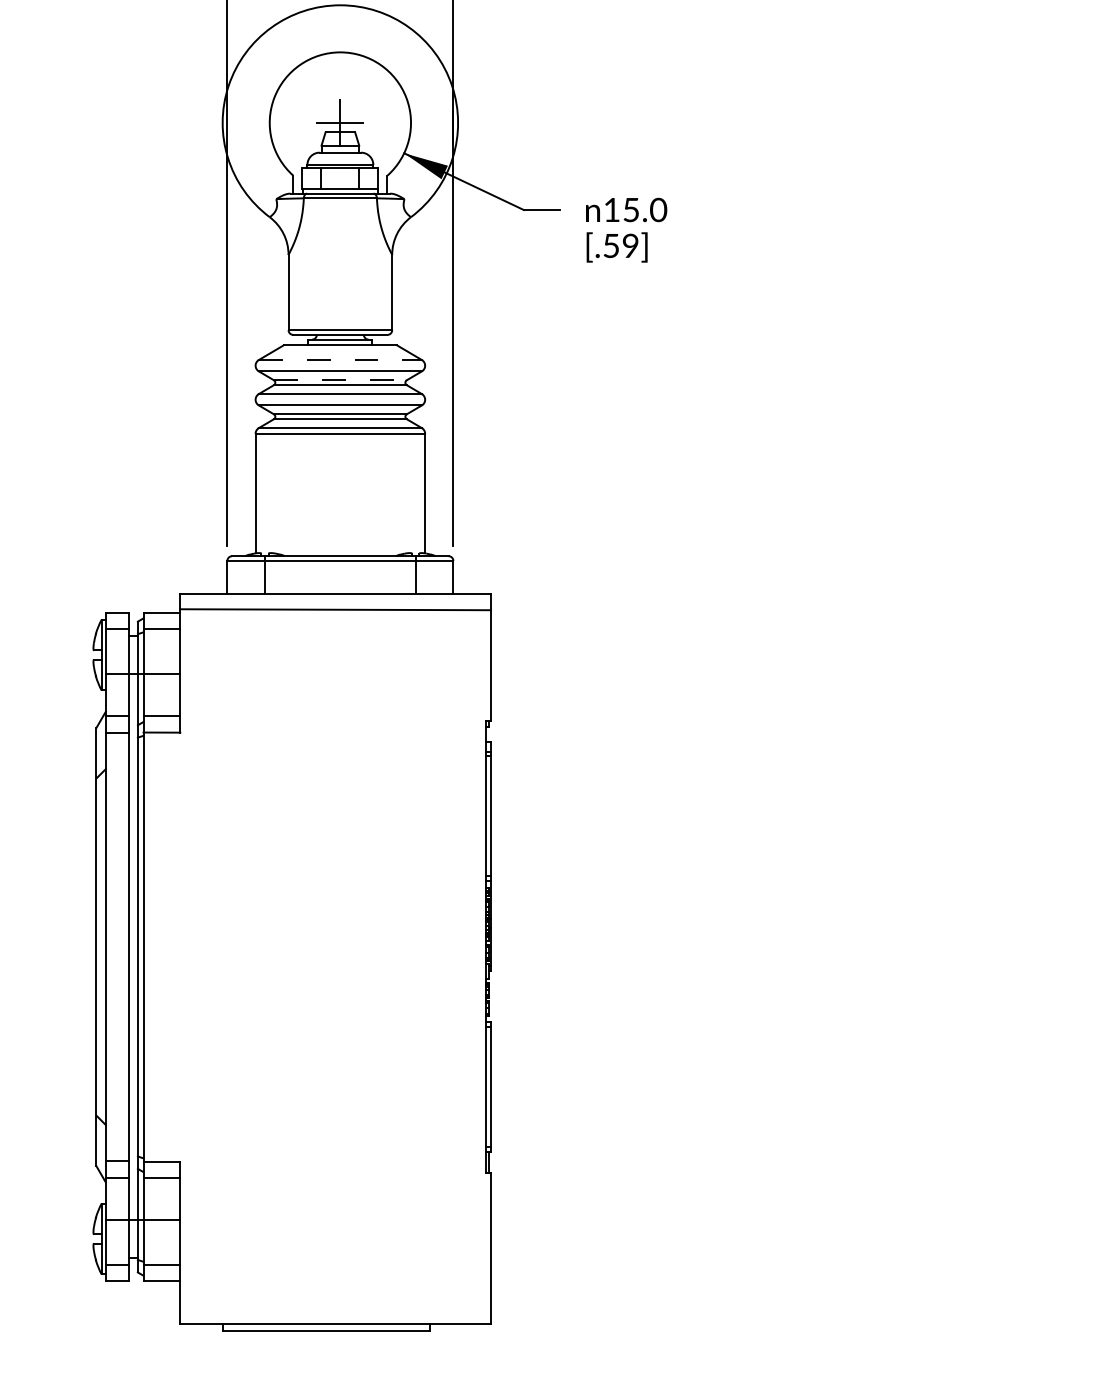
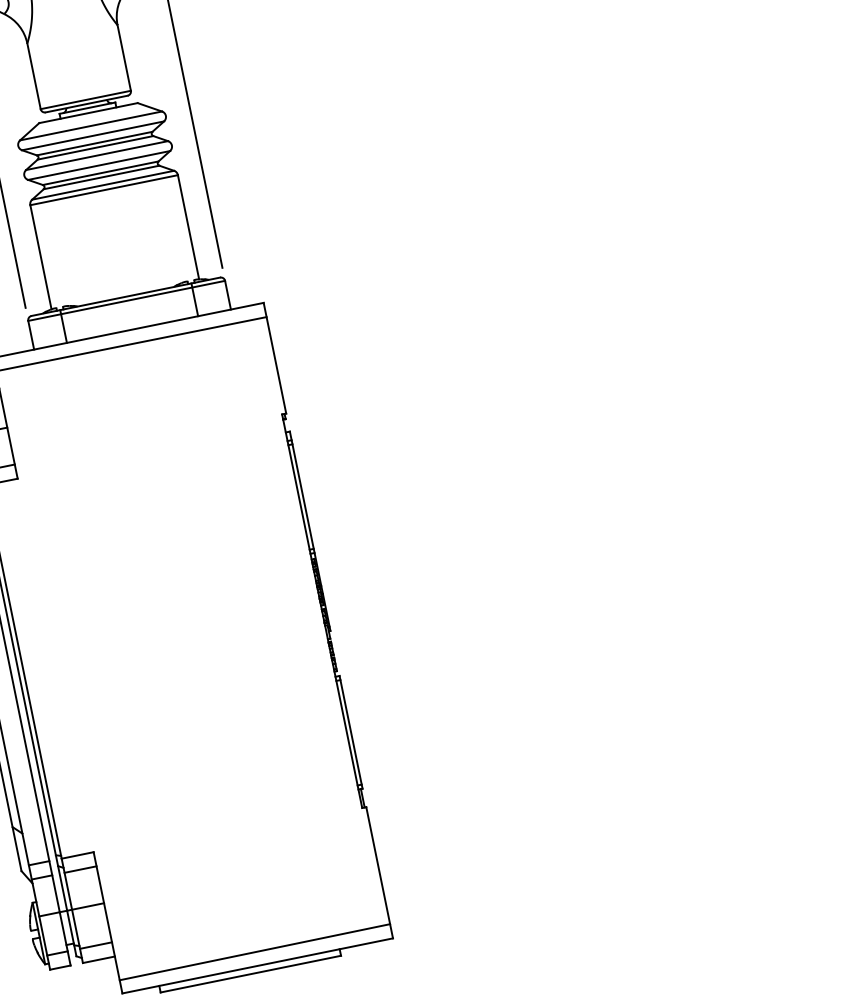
line: (340, 360) -> (91, 126), dashed -> solid
line: (340, 380) -> (94, 143), dashed -> solid
line: (335, 1307) -> (254, 951), added

